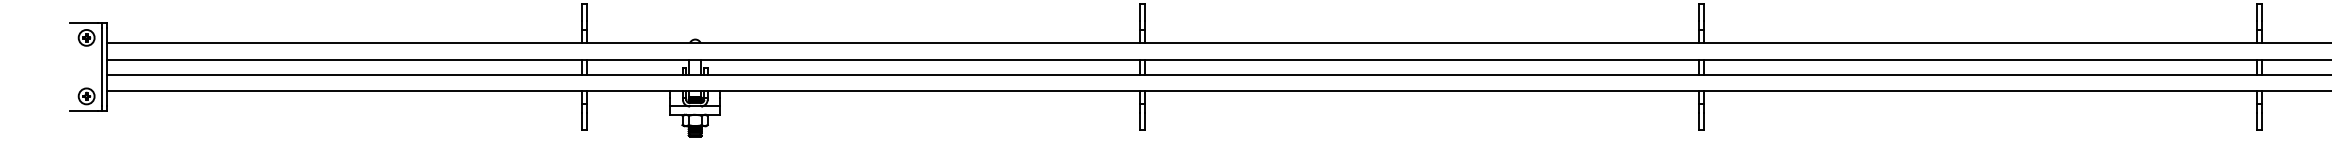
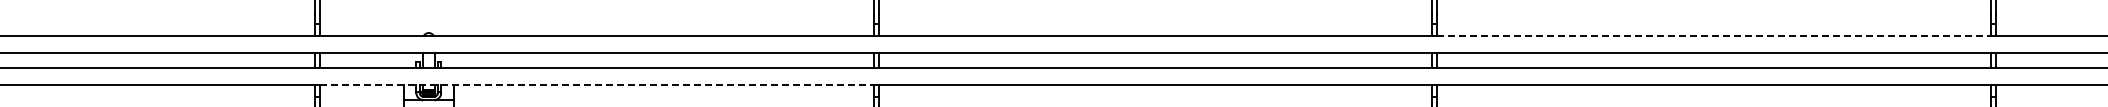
line: (1980, 42) -> (1713, 35), solid -> dashed
line: (863, 91) -> (596, 84), solid -> dashed

